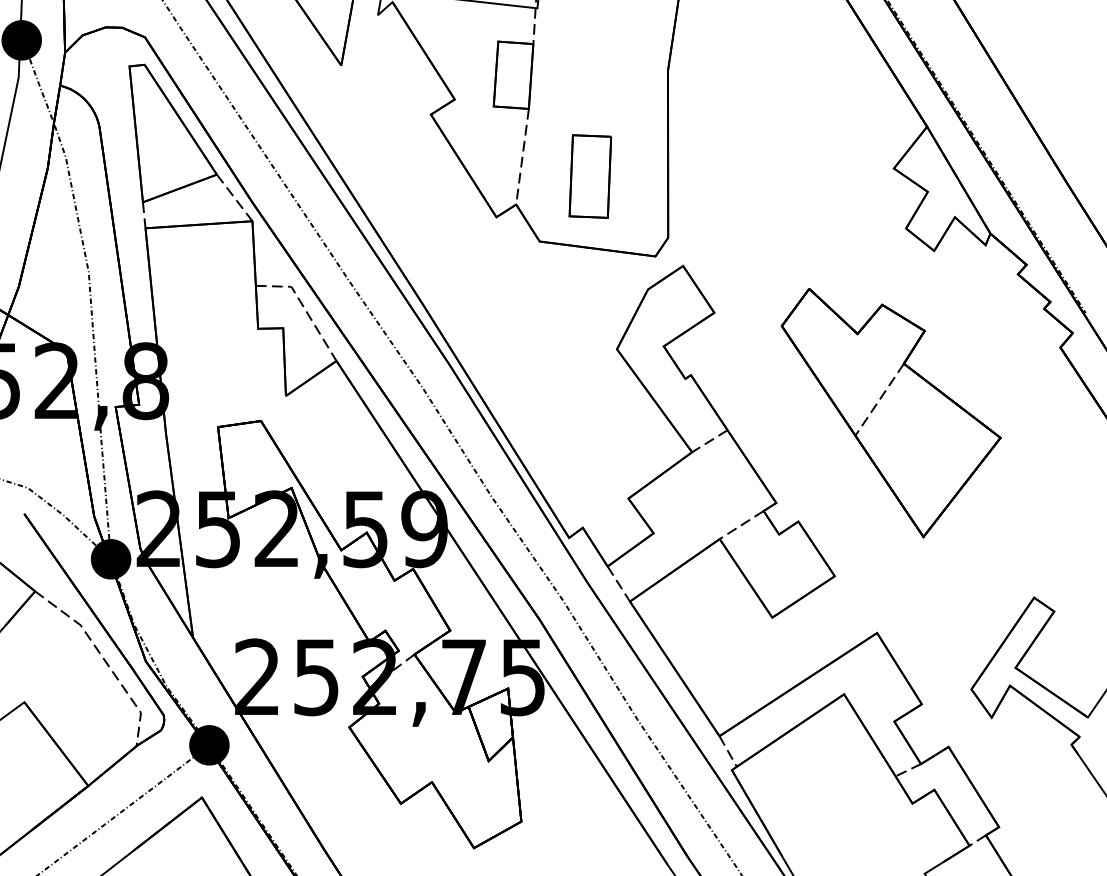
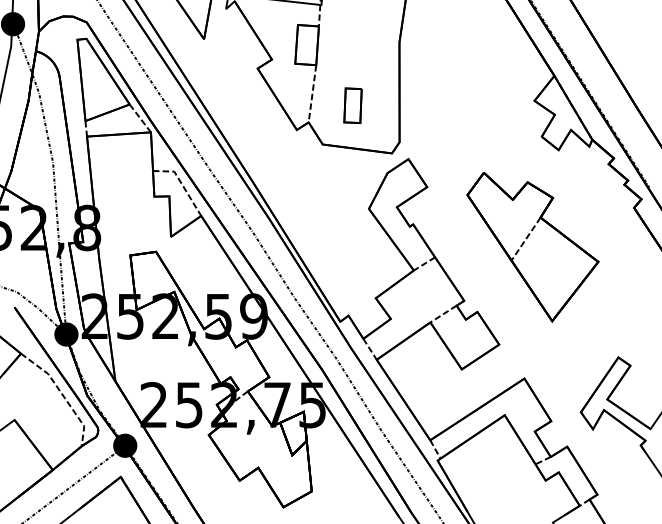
part: (589, 176) -> (352, 105), size x0.7

